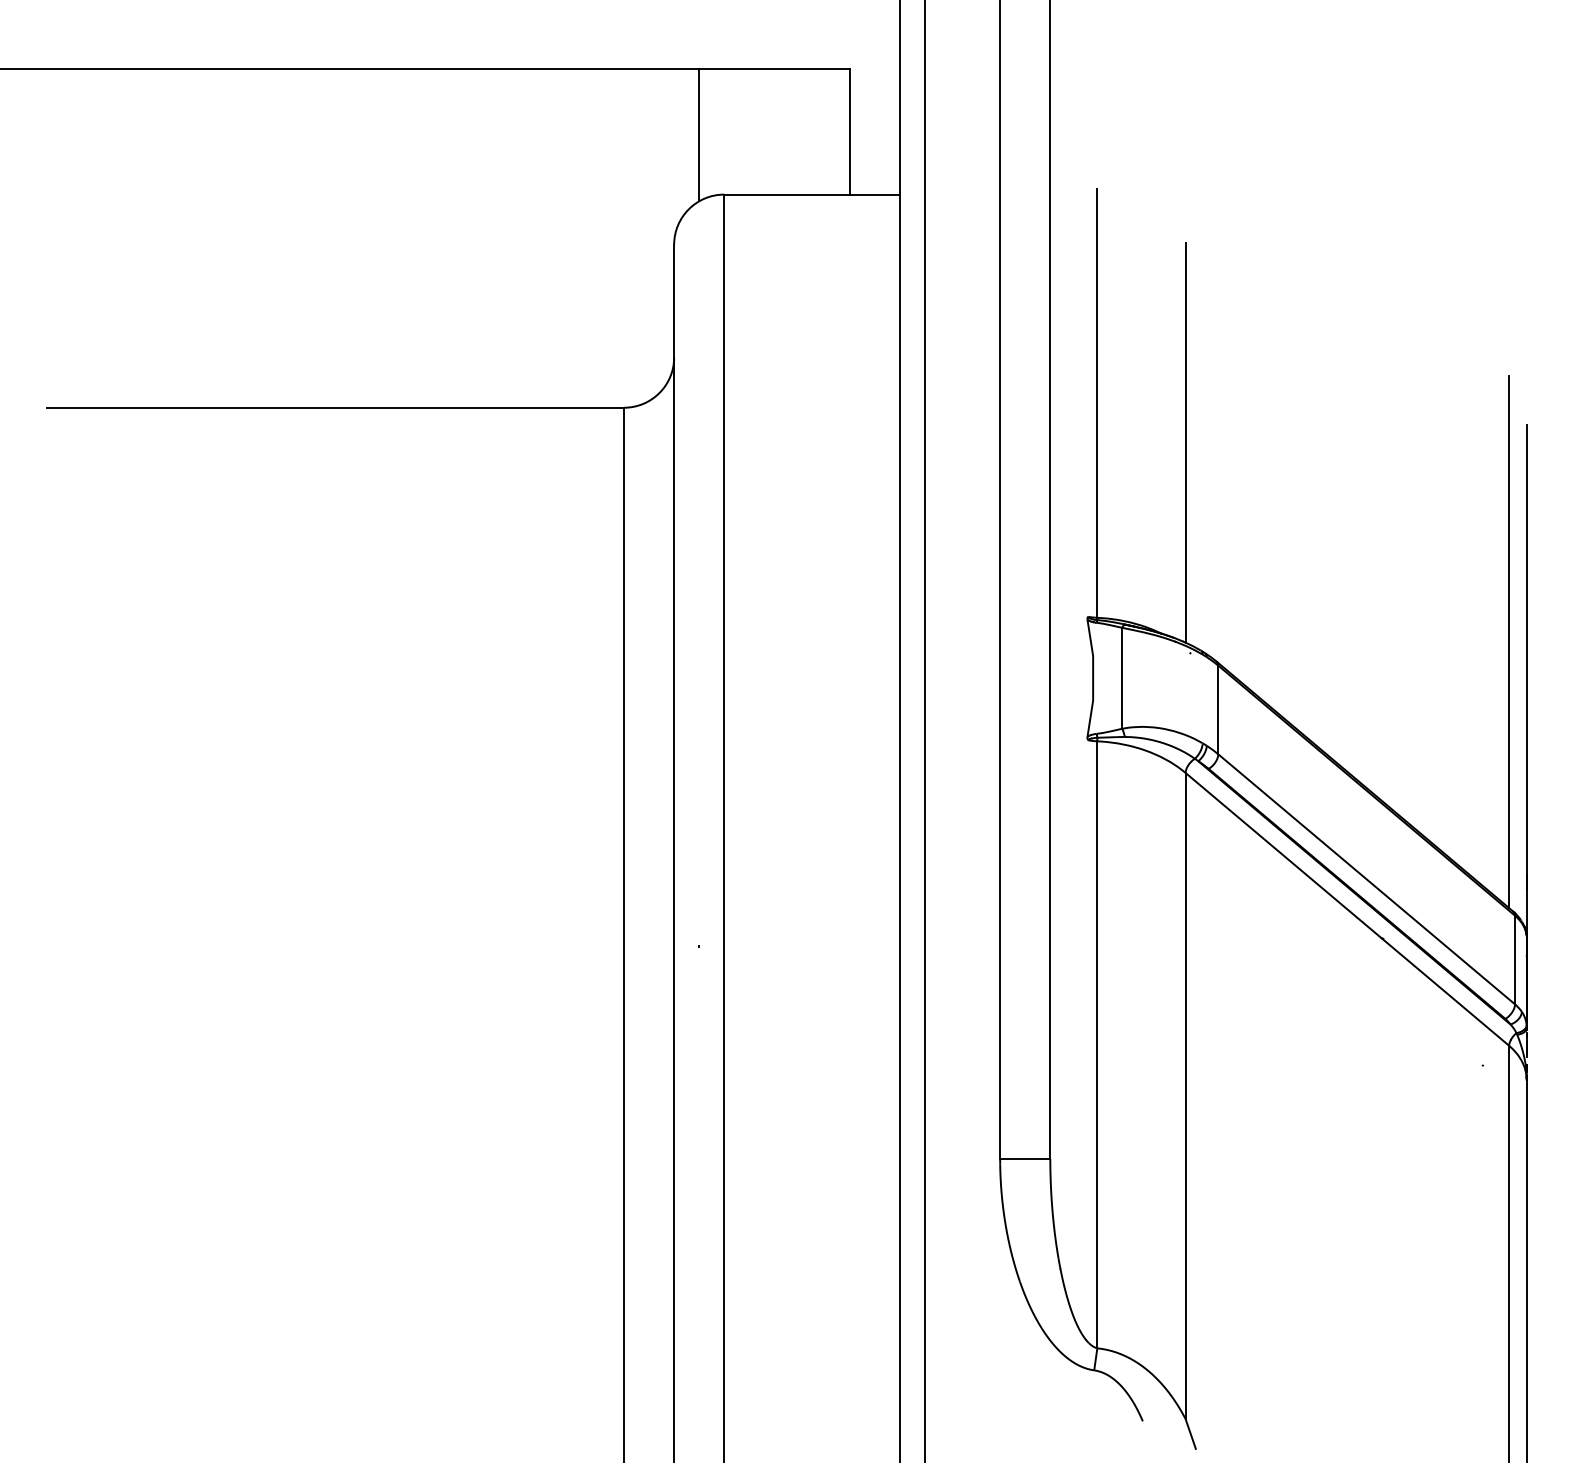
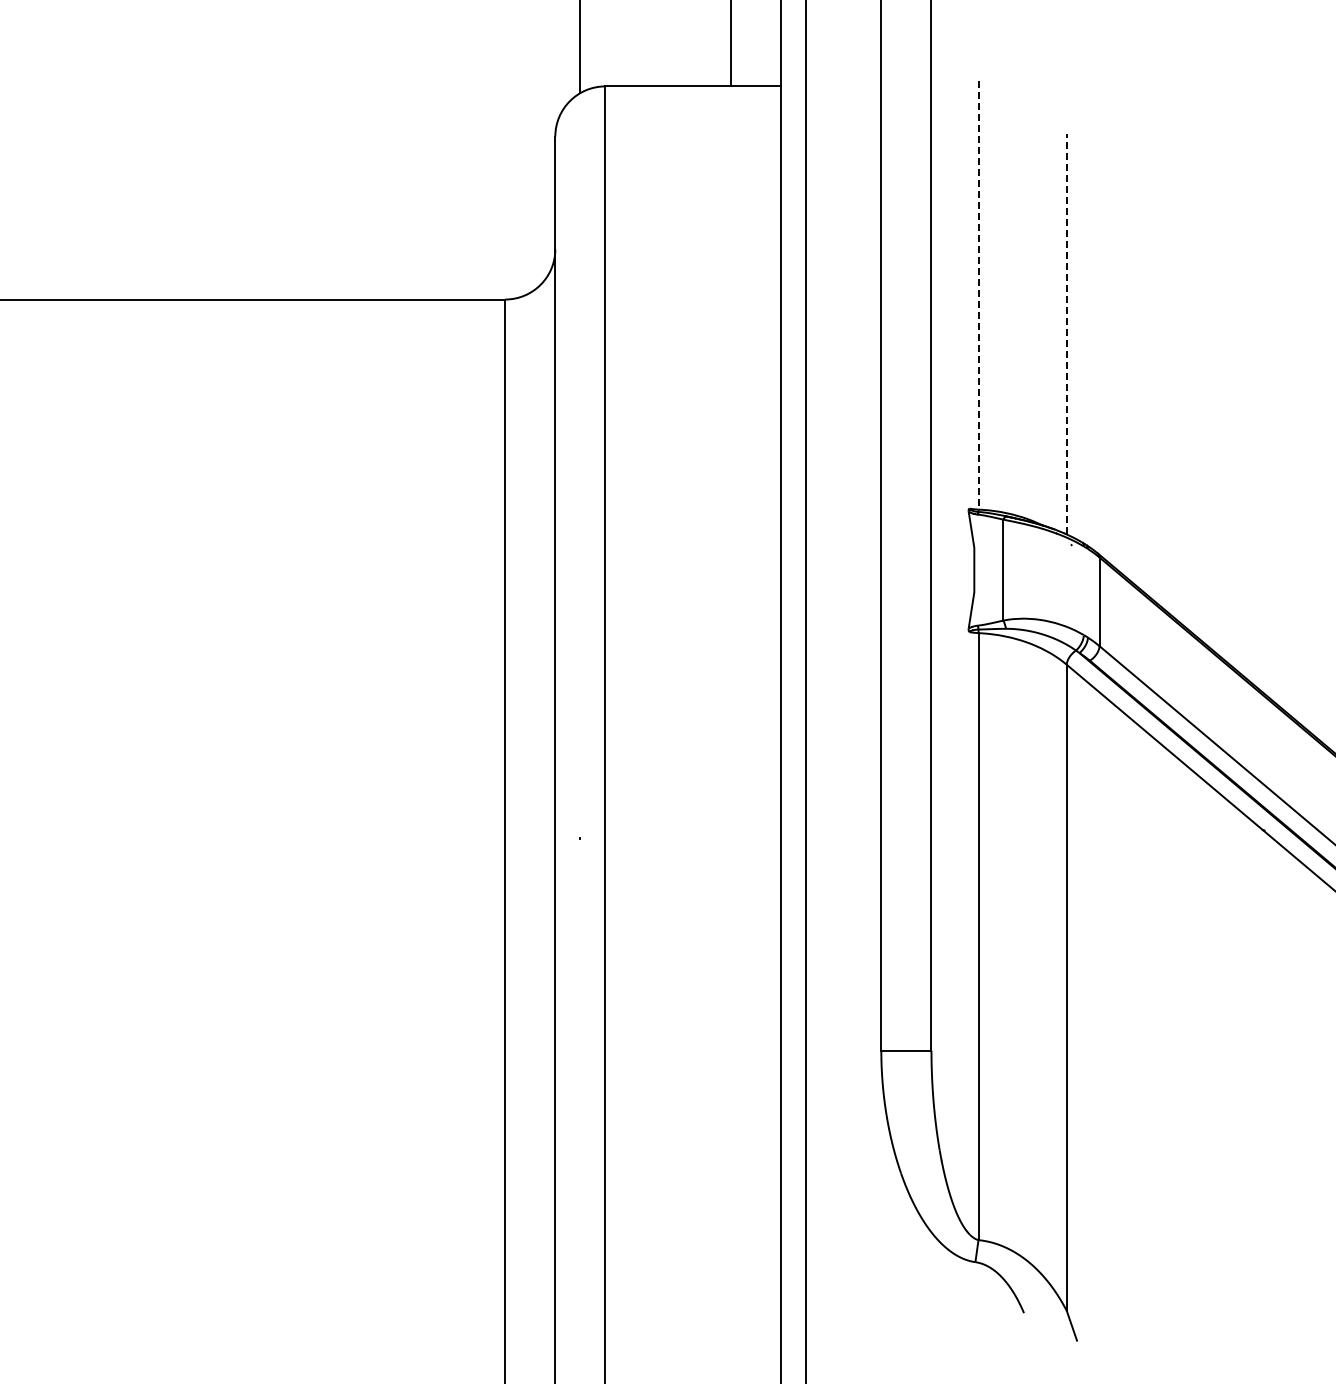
line: (1097, 404) -> (978, 296), solid -> dashed
line: (1185, 442) -> (1066, 334), solid -> dashed

